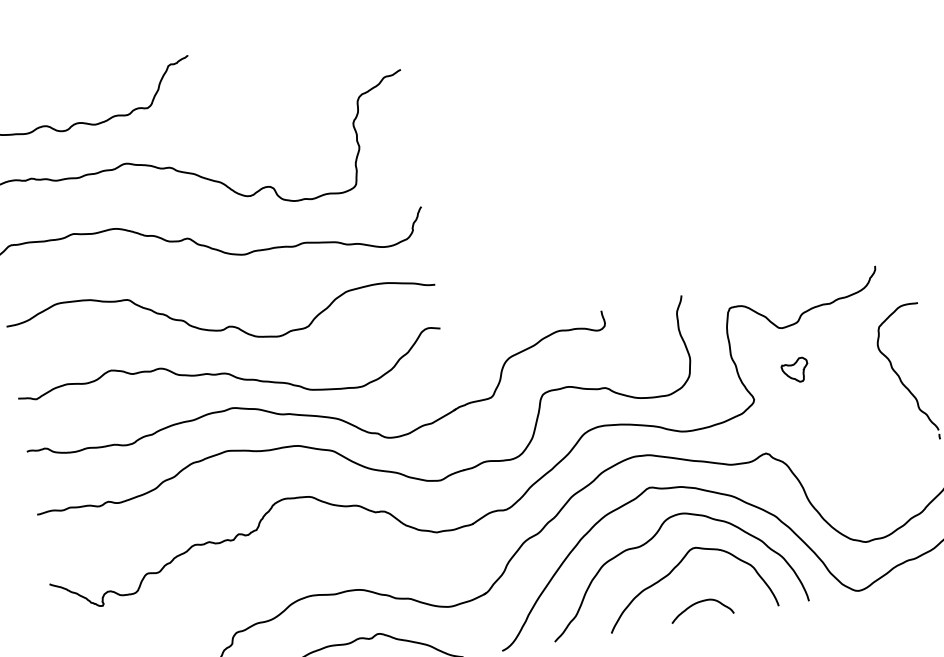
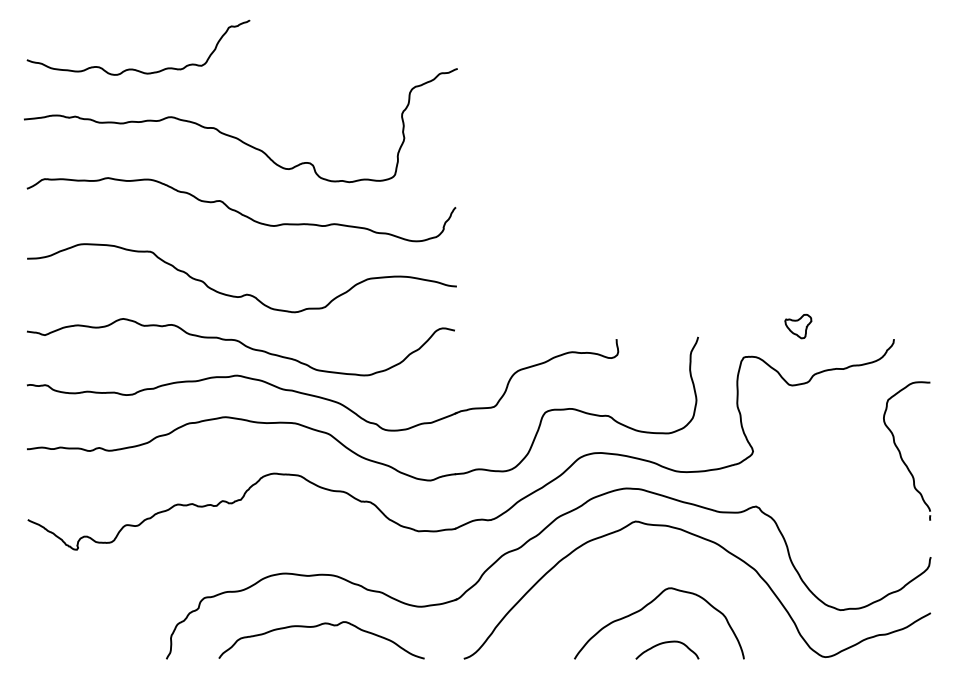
part: (795, 370) -> (798, 326), moved
curve: (651, 540) -> (629, 573), removed

